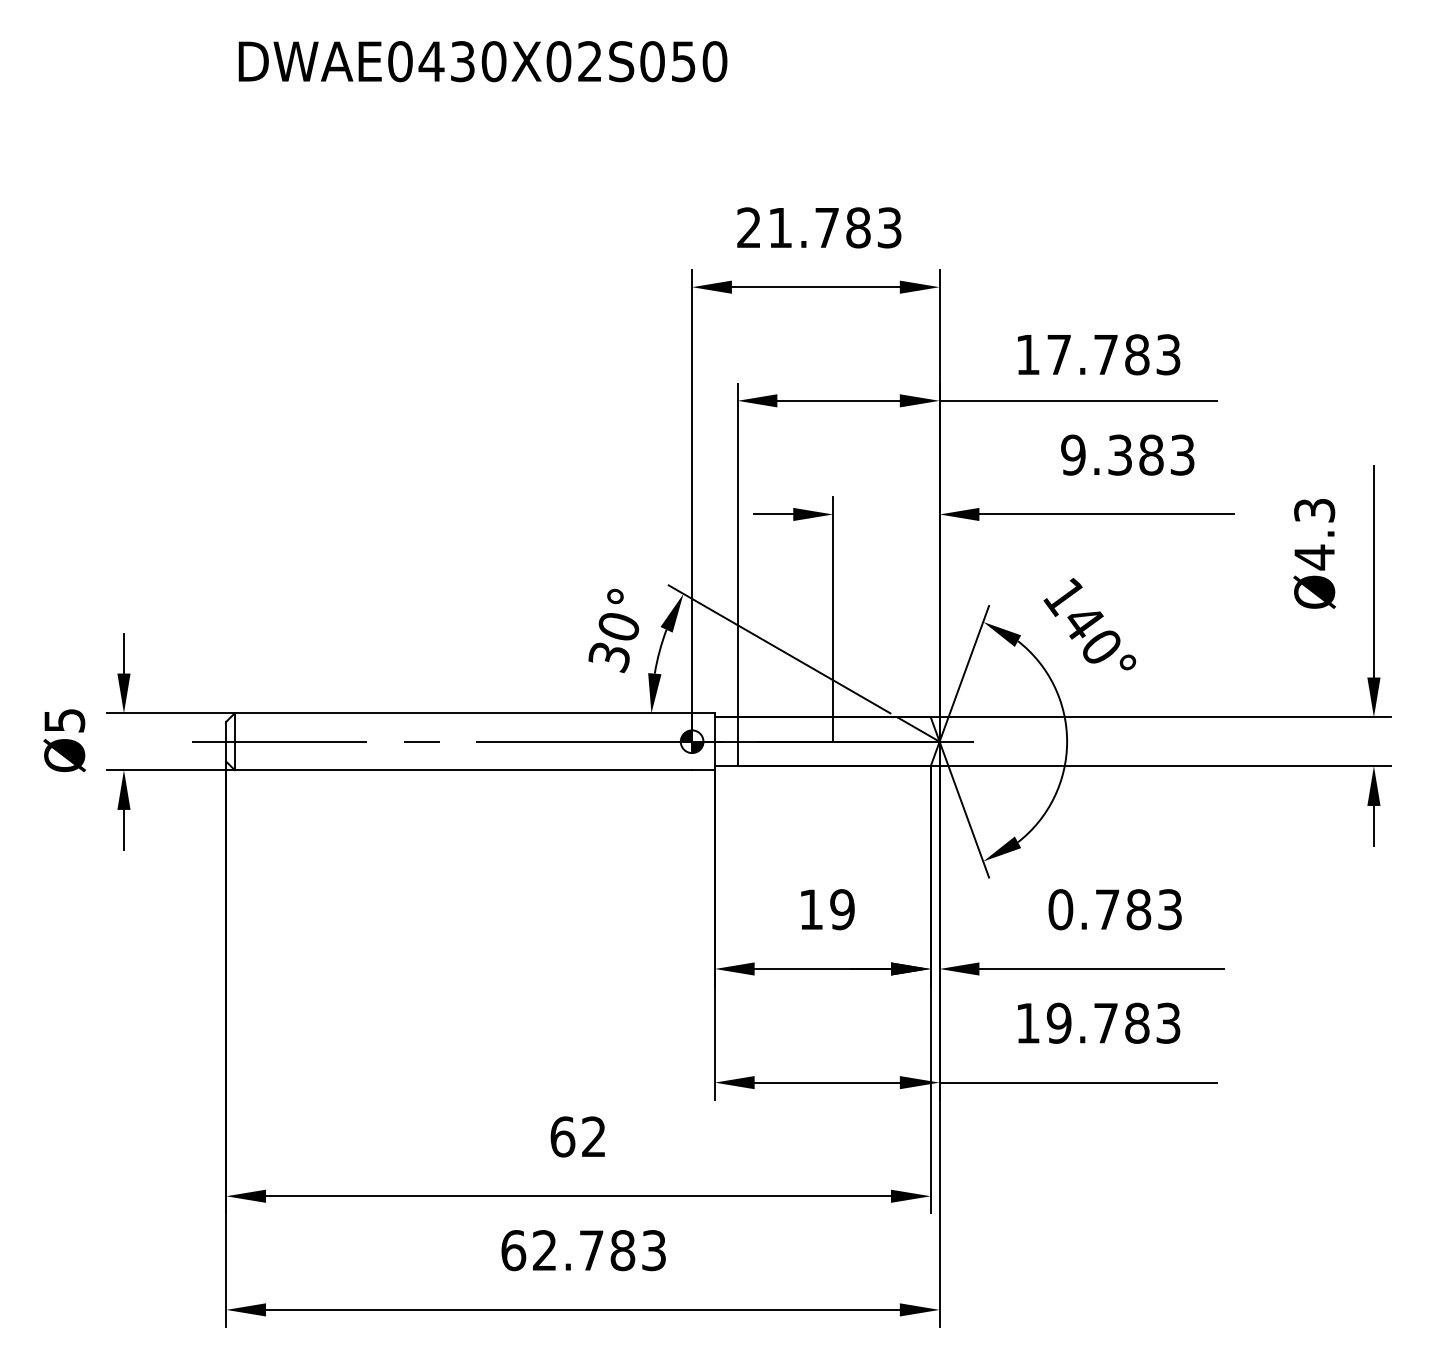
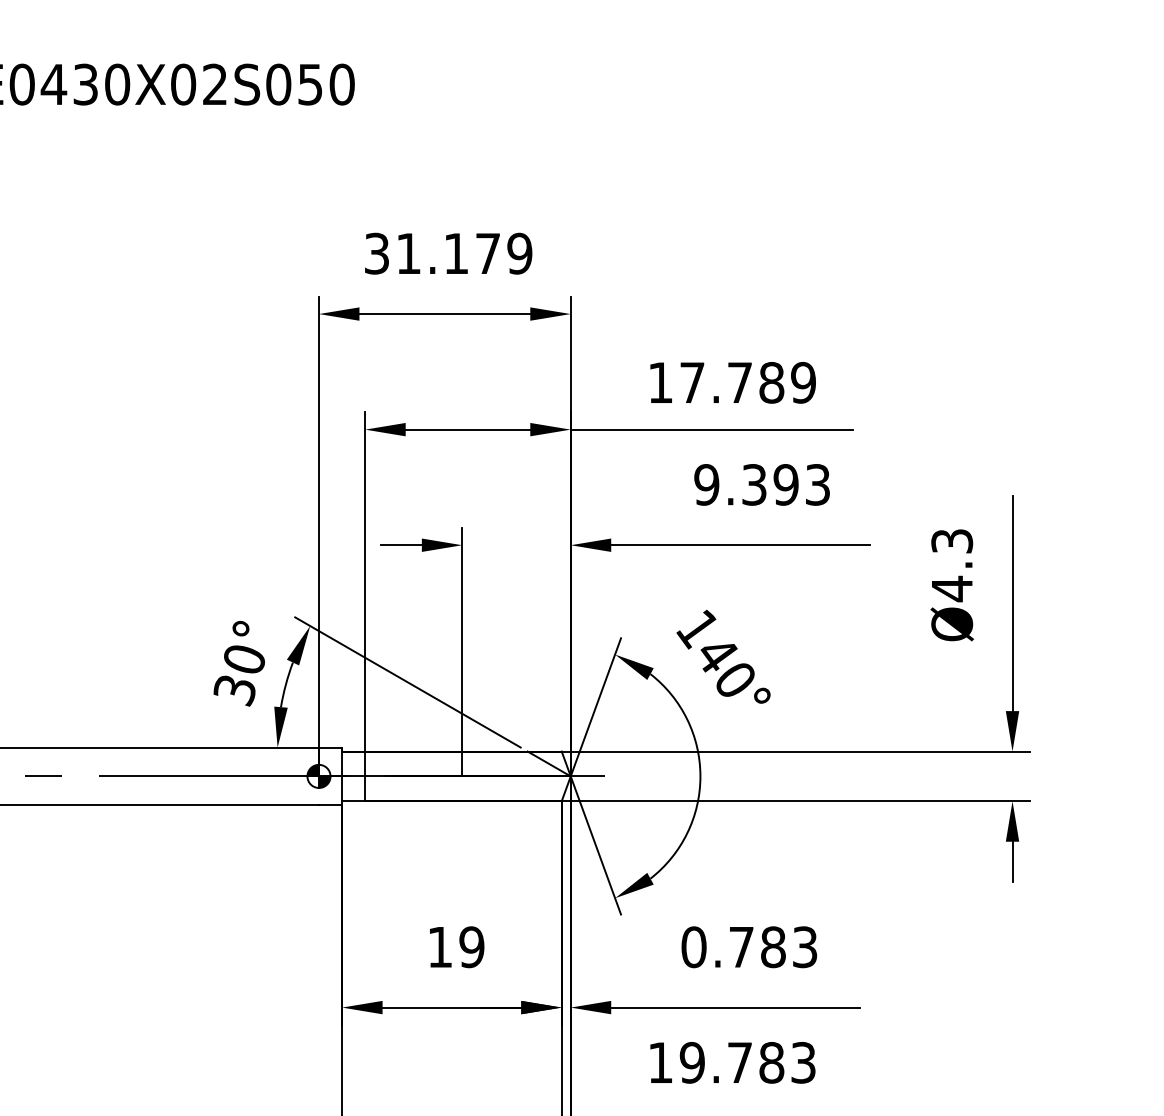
text: (819, 227) -> (448, 253), 21.783 -> 31.179
text: (1168, 354) -> (803, 382), 17.783 -> 17.789
text: (1151, 454) -> (786, 484), 9.383 -> 9.393

